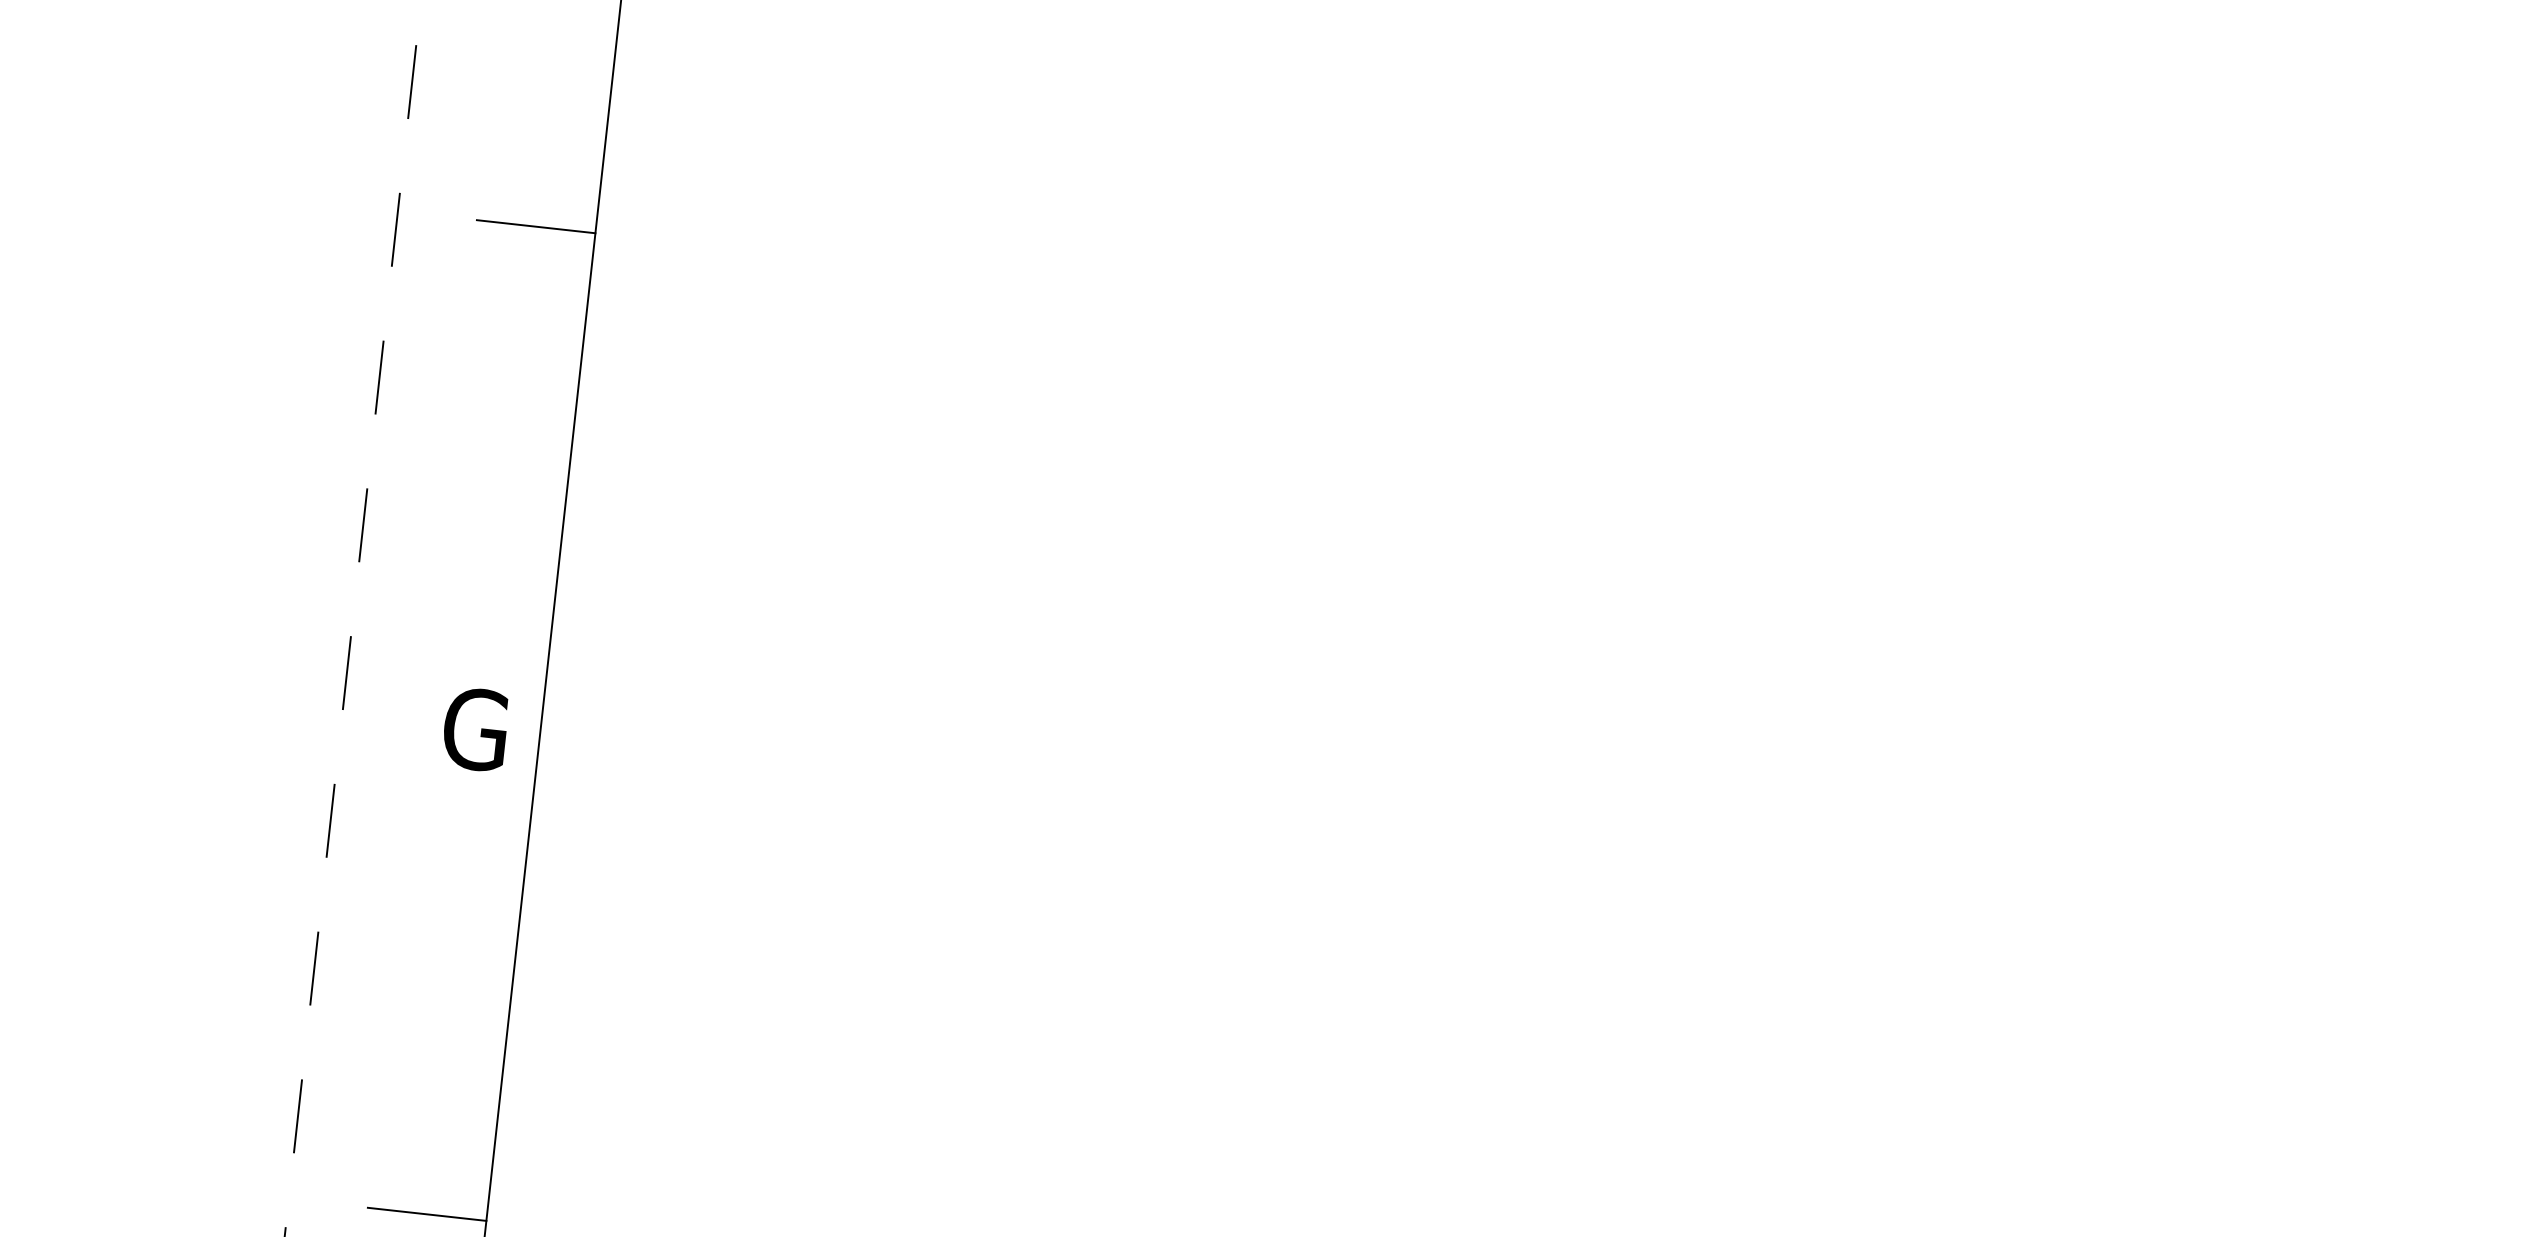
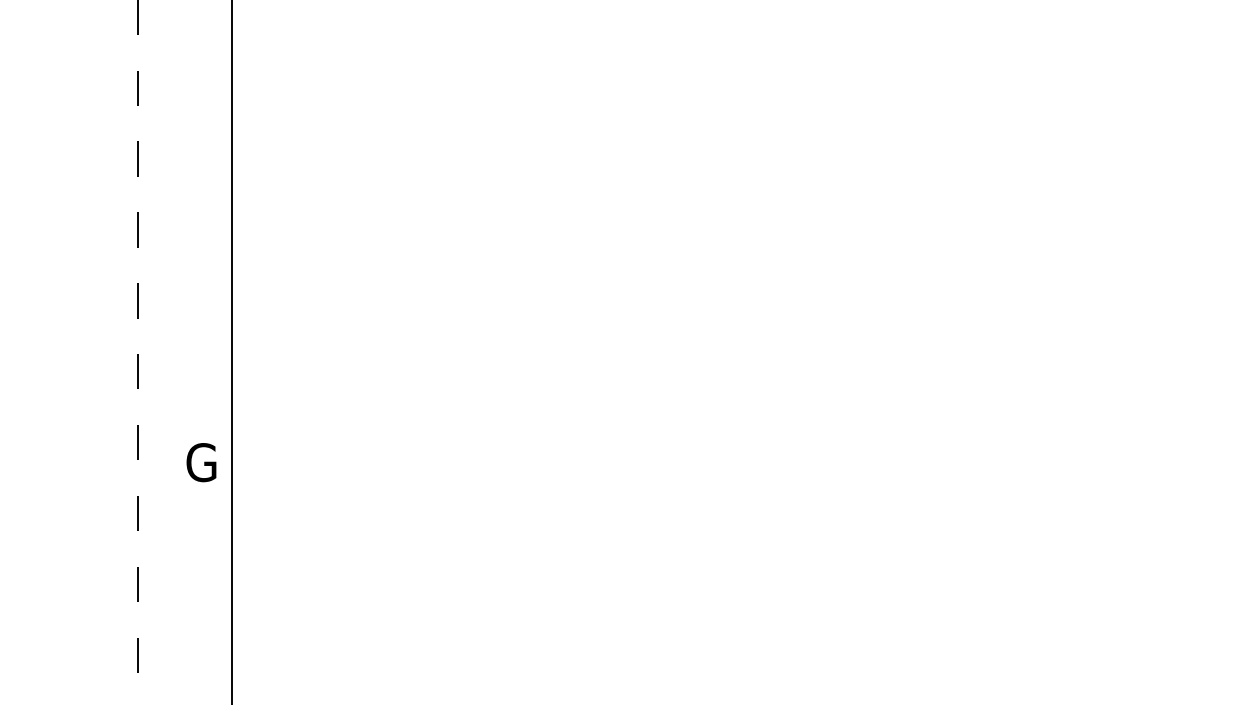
line: (535, 227) -> (203, 221), removed
line: (426, 1213) -> (203, 694), removed

